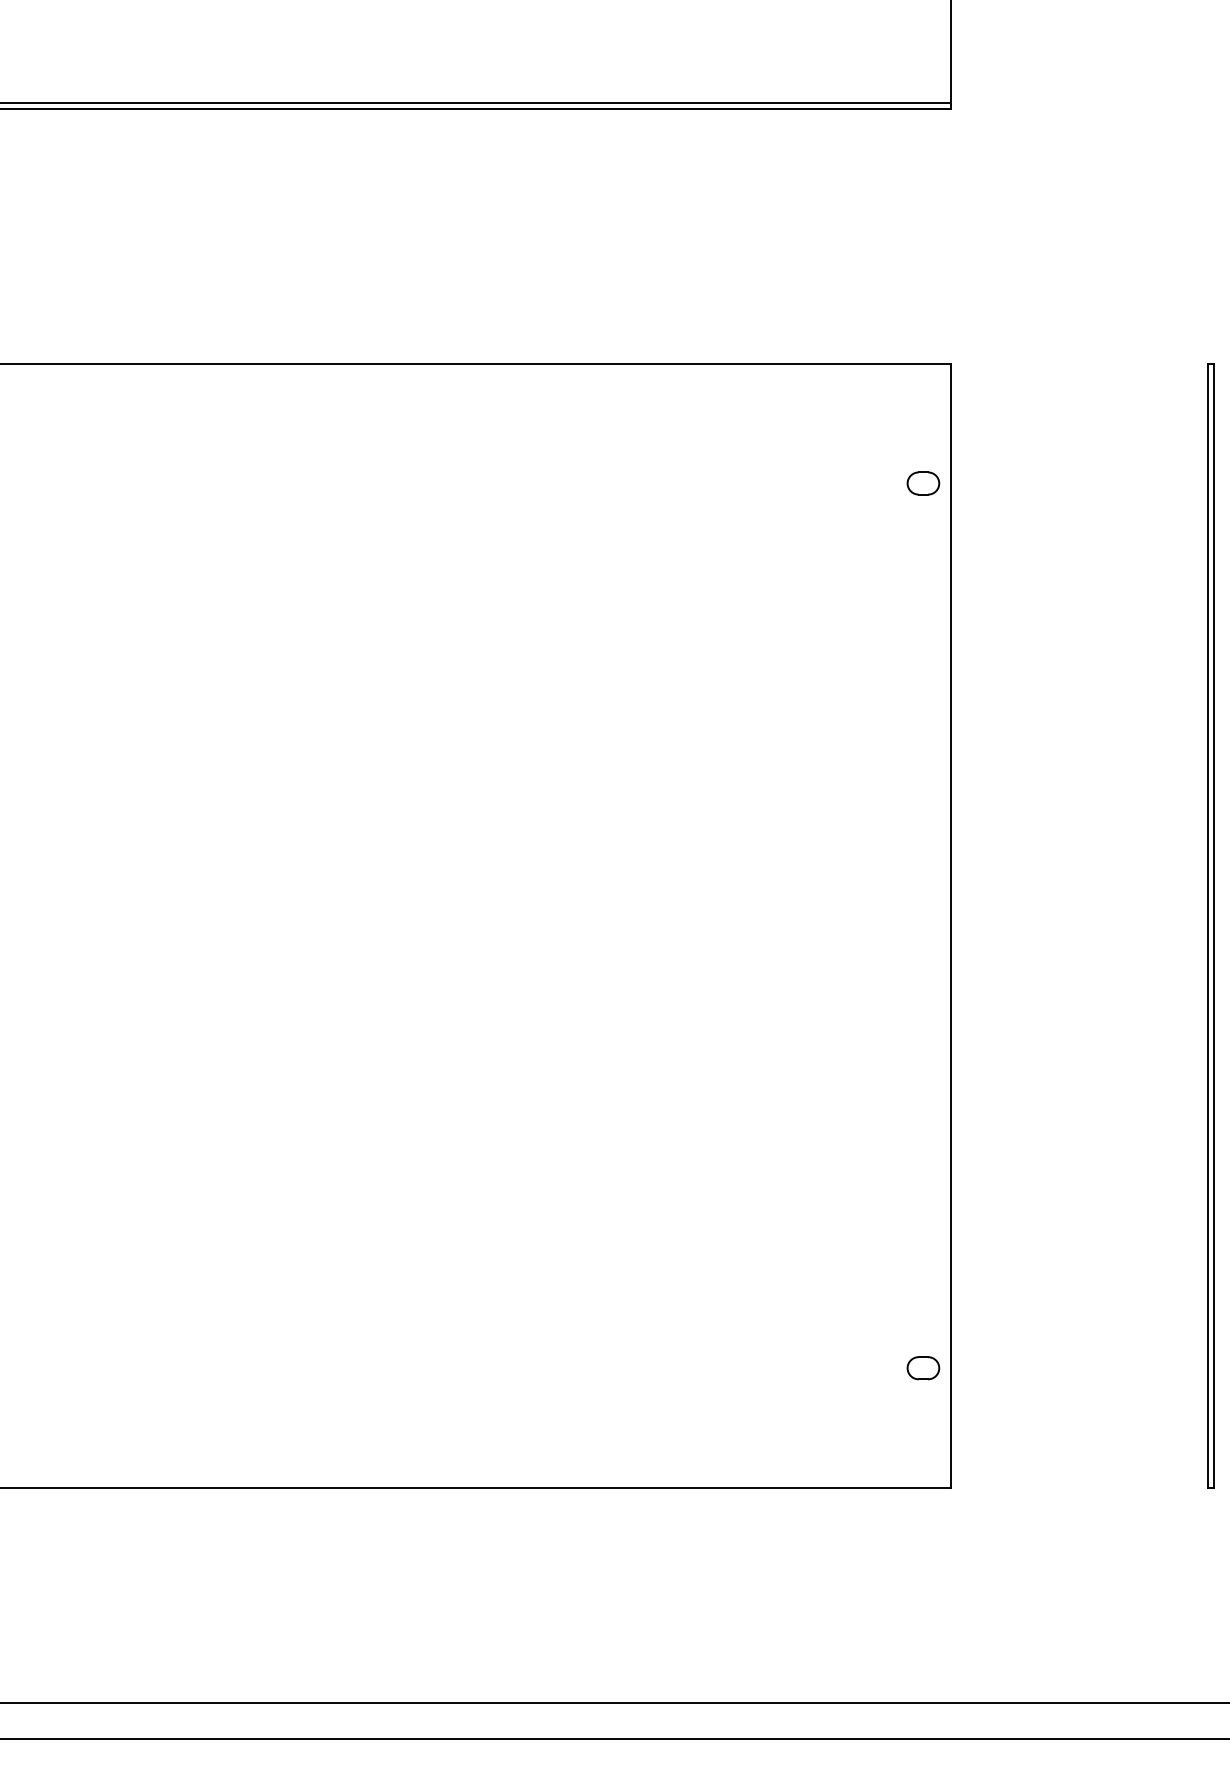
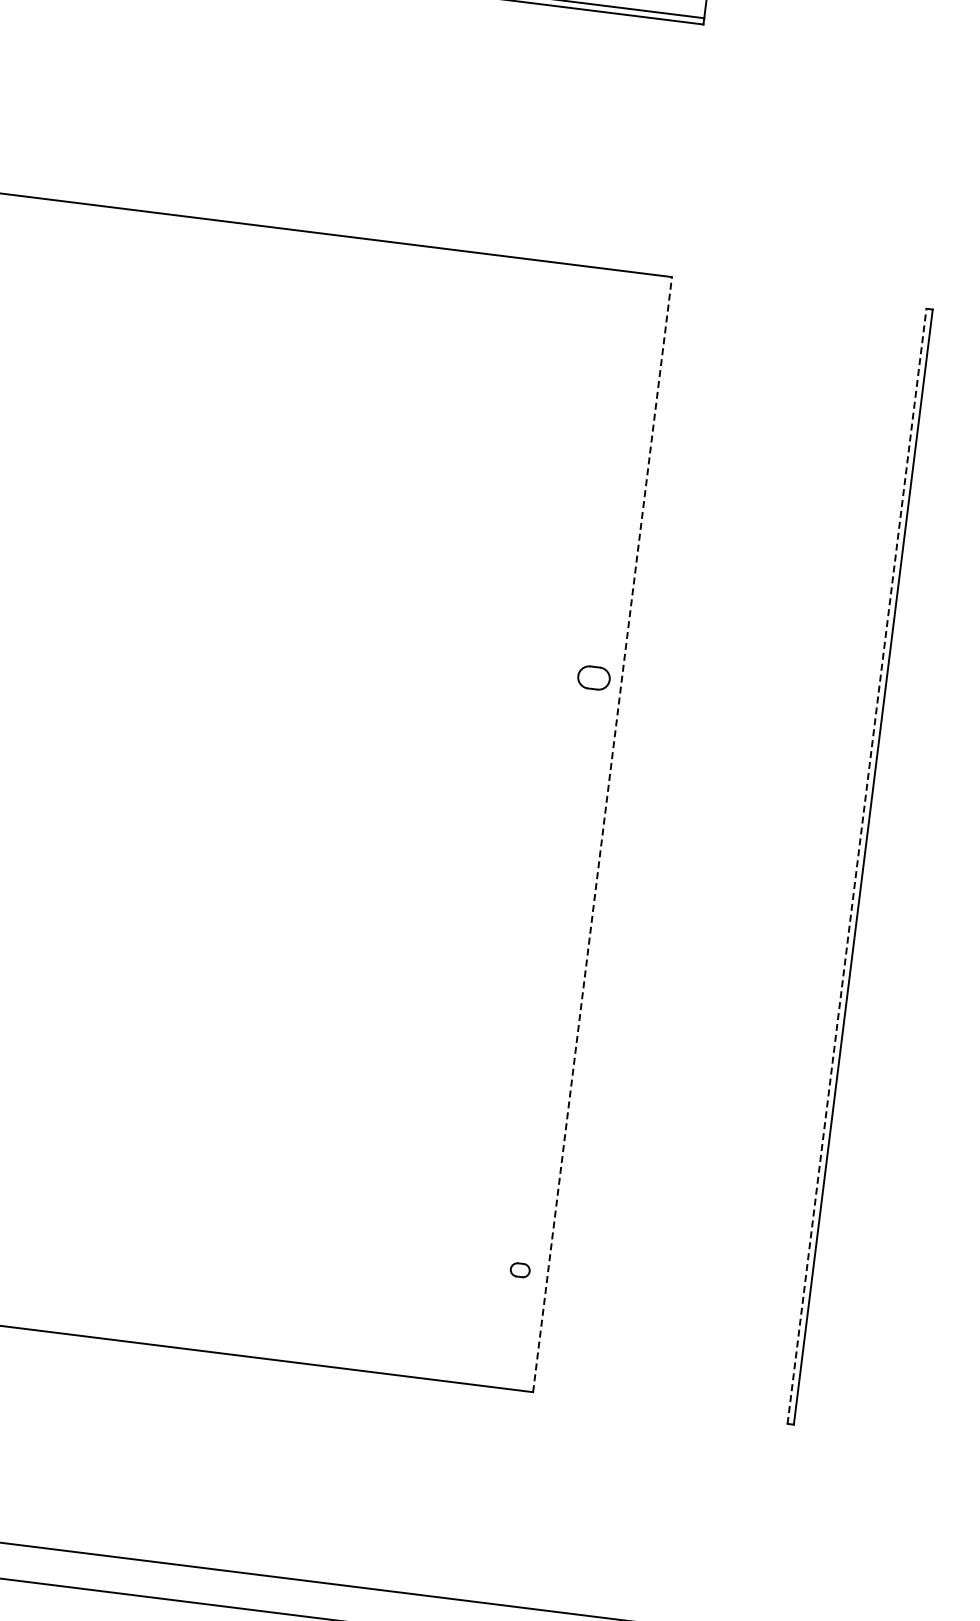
part: (923, 483) -> (594, 678), moved
line: (951, 925) -> (602, 834), solid -> dashed
line: (1207, 925) -> (856, 865), solid -> dashed
part: (923, 1368) -> (520, 1270), size x0.6

